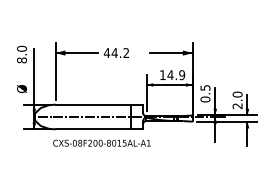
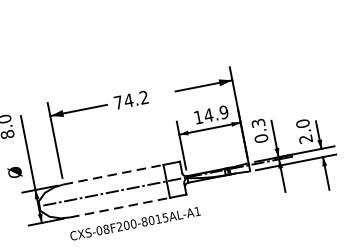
text: (106, 52) -> (117, 101), 44.2 -> 74.2
text: (204, 87) -> (257, 122), 0.5 -> 0.3
line: (93, 104) -> (114, 174), solid -> dashed
line: (93, 129) -> (120, 207), solid -> dashed

